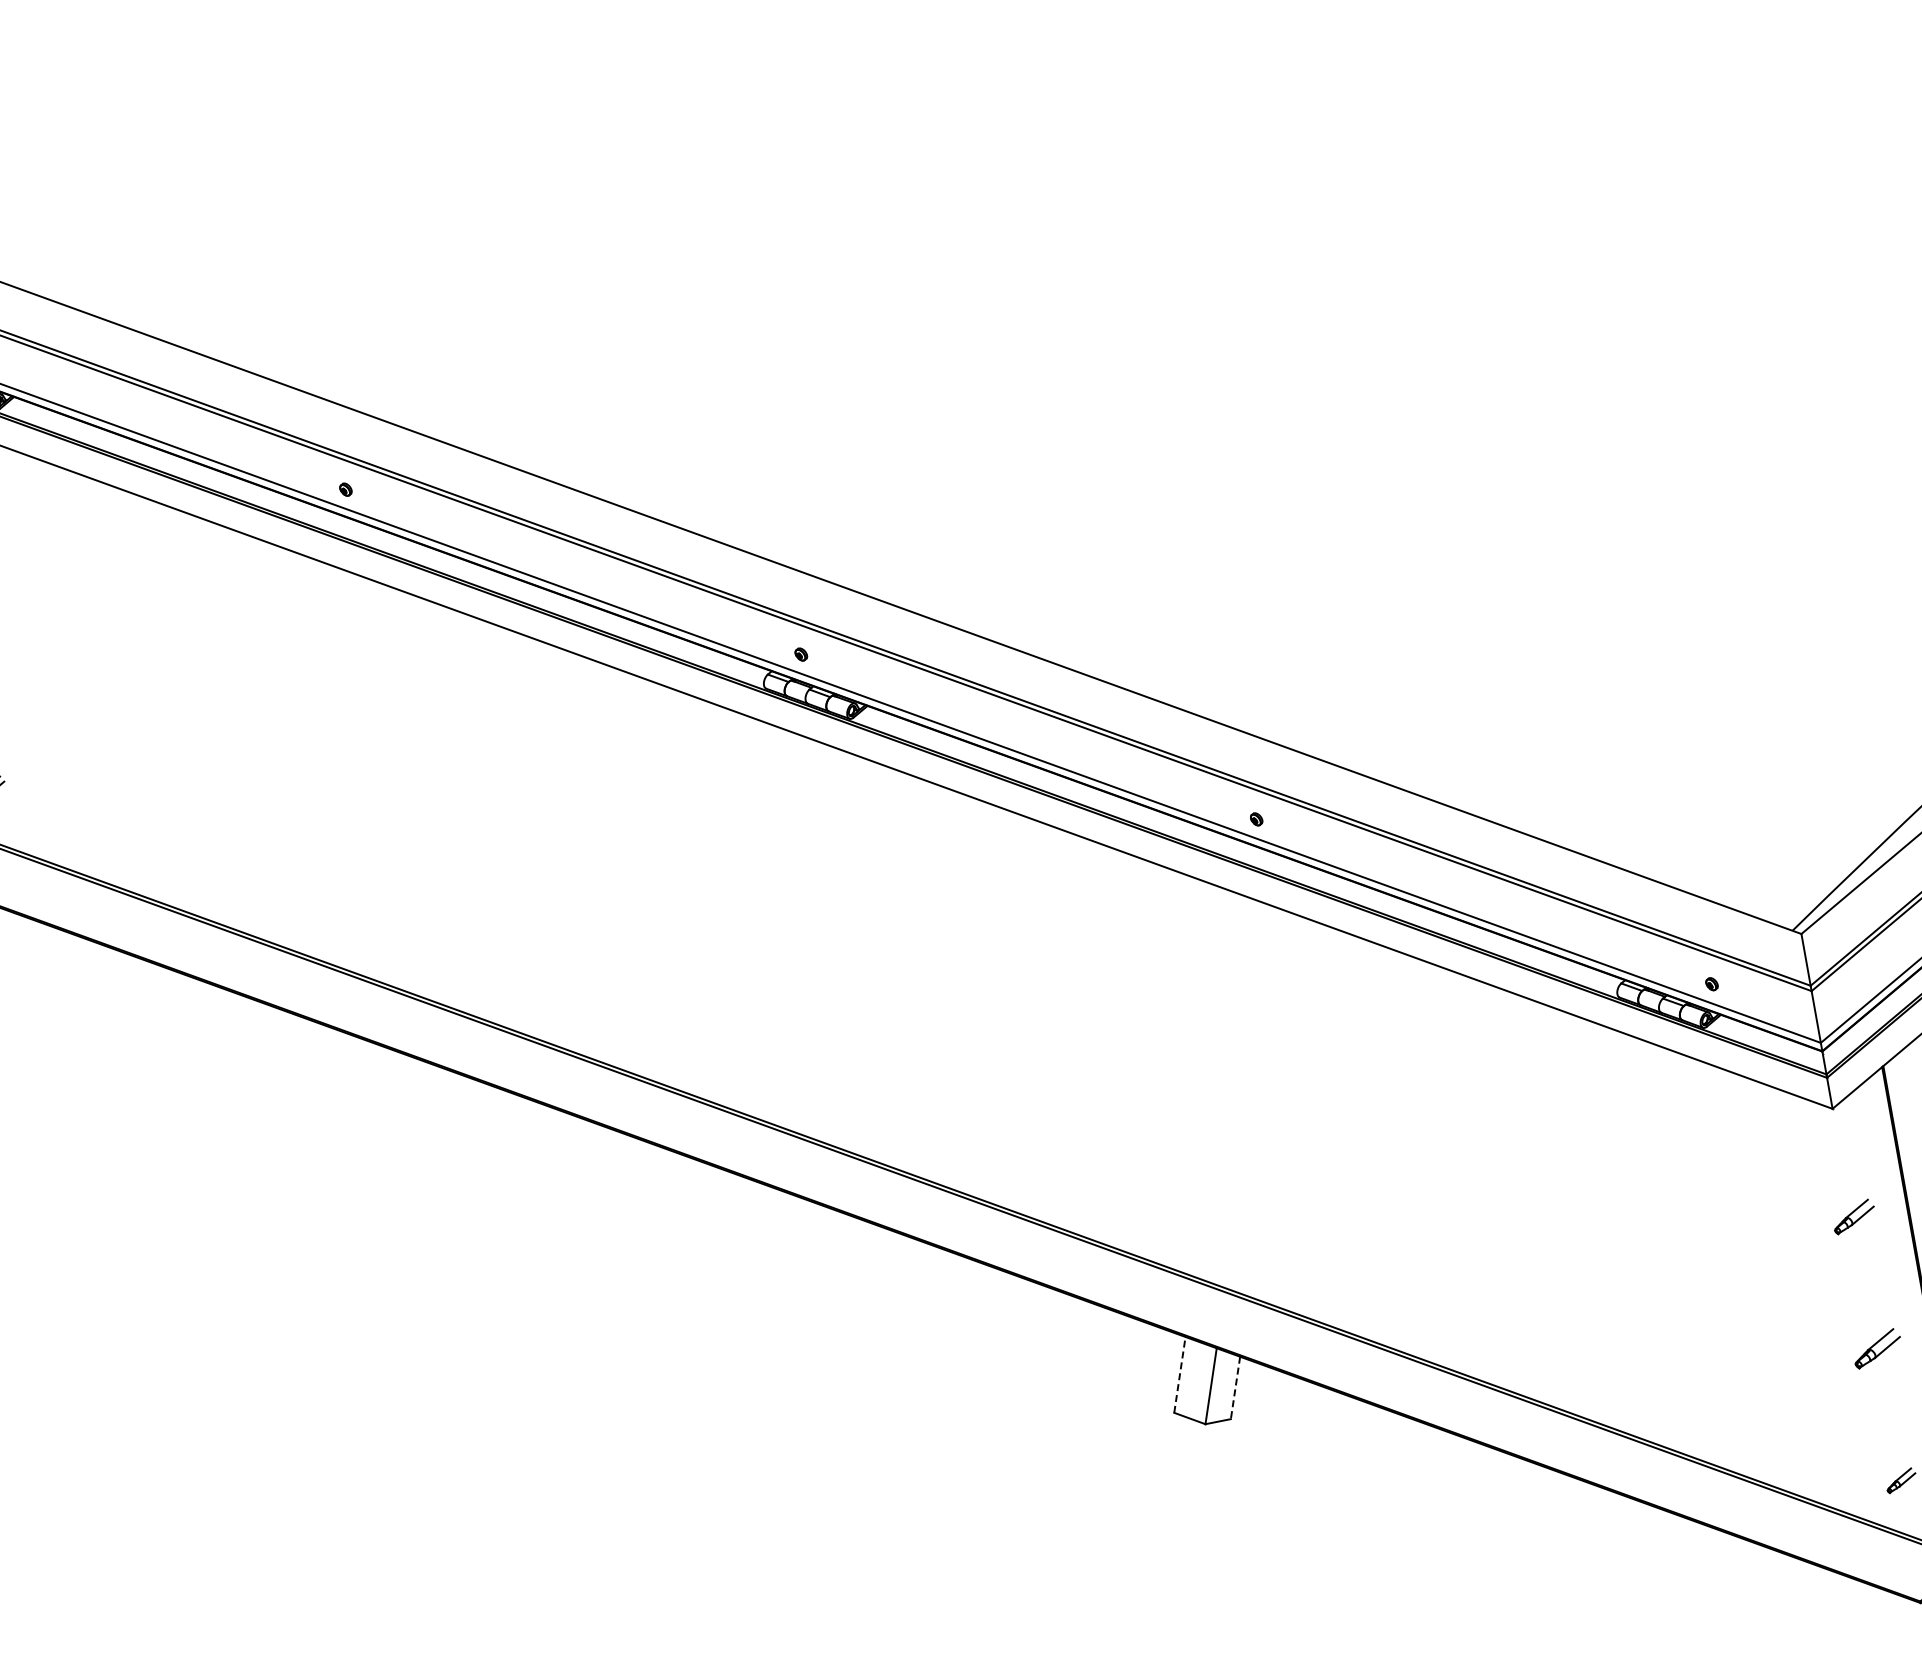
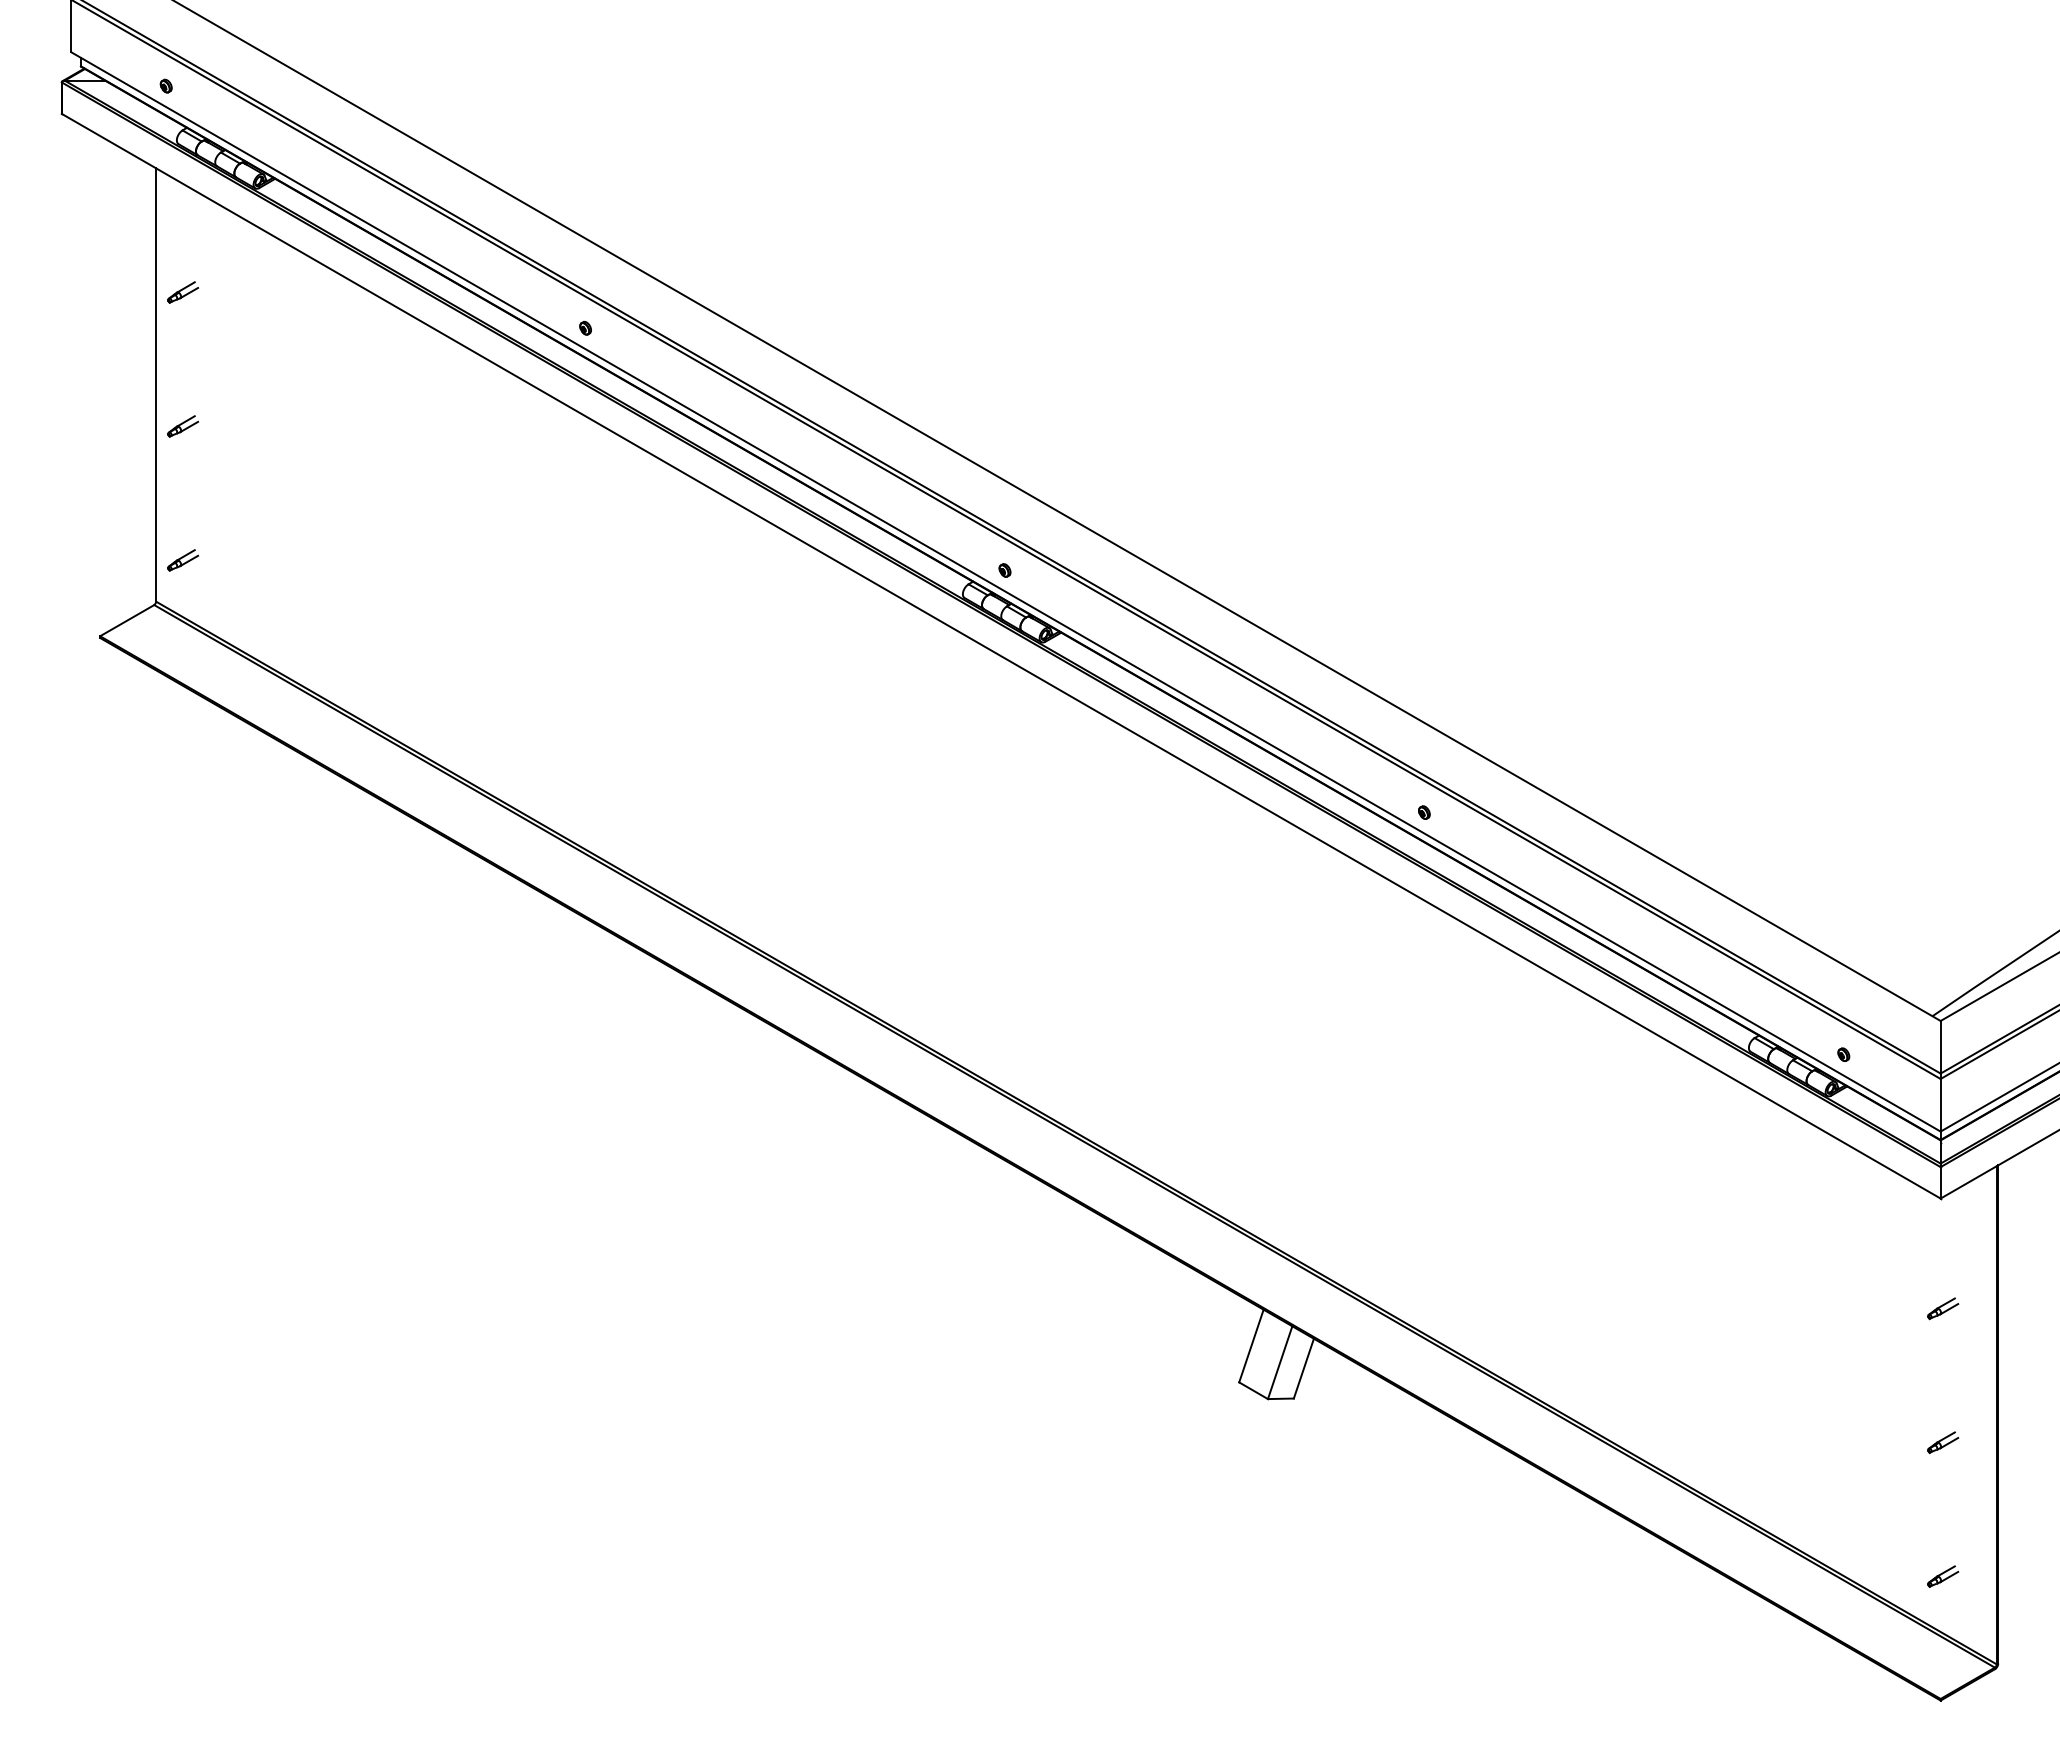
part: (1854, 1216) -> (1943, 1308), size x0.71
part: (1878, 1348) -> (1943, 1442), size x0.62
line: (1179, 1374) -> (1251, 1345), dashed -> solid
line: (1235, 1387) -> (1303, 1368), dashed -> solid

